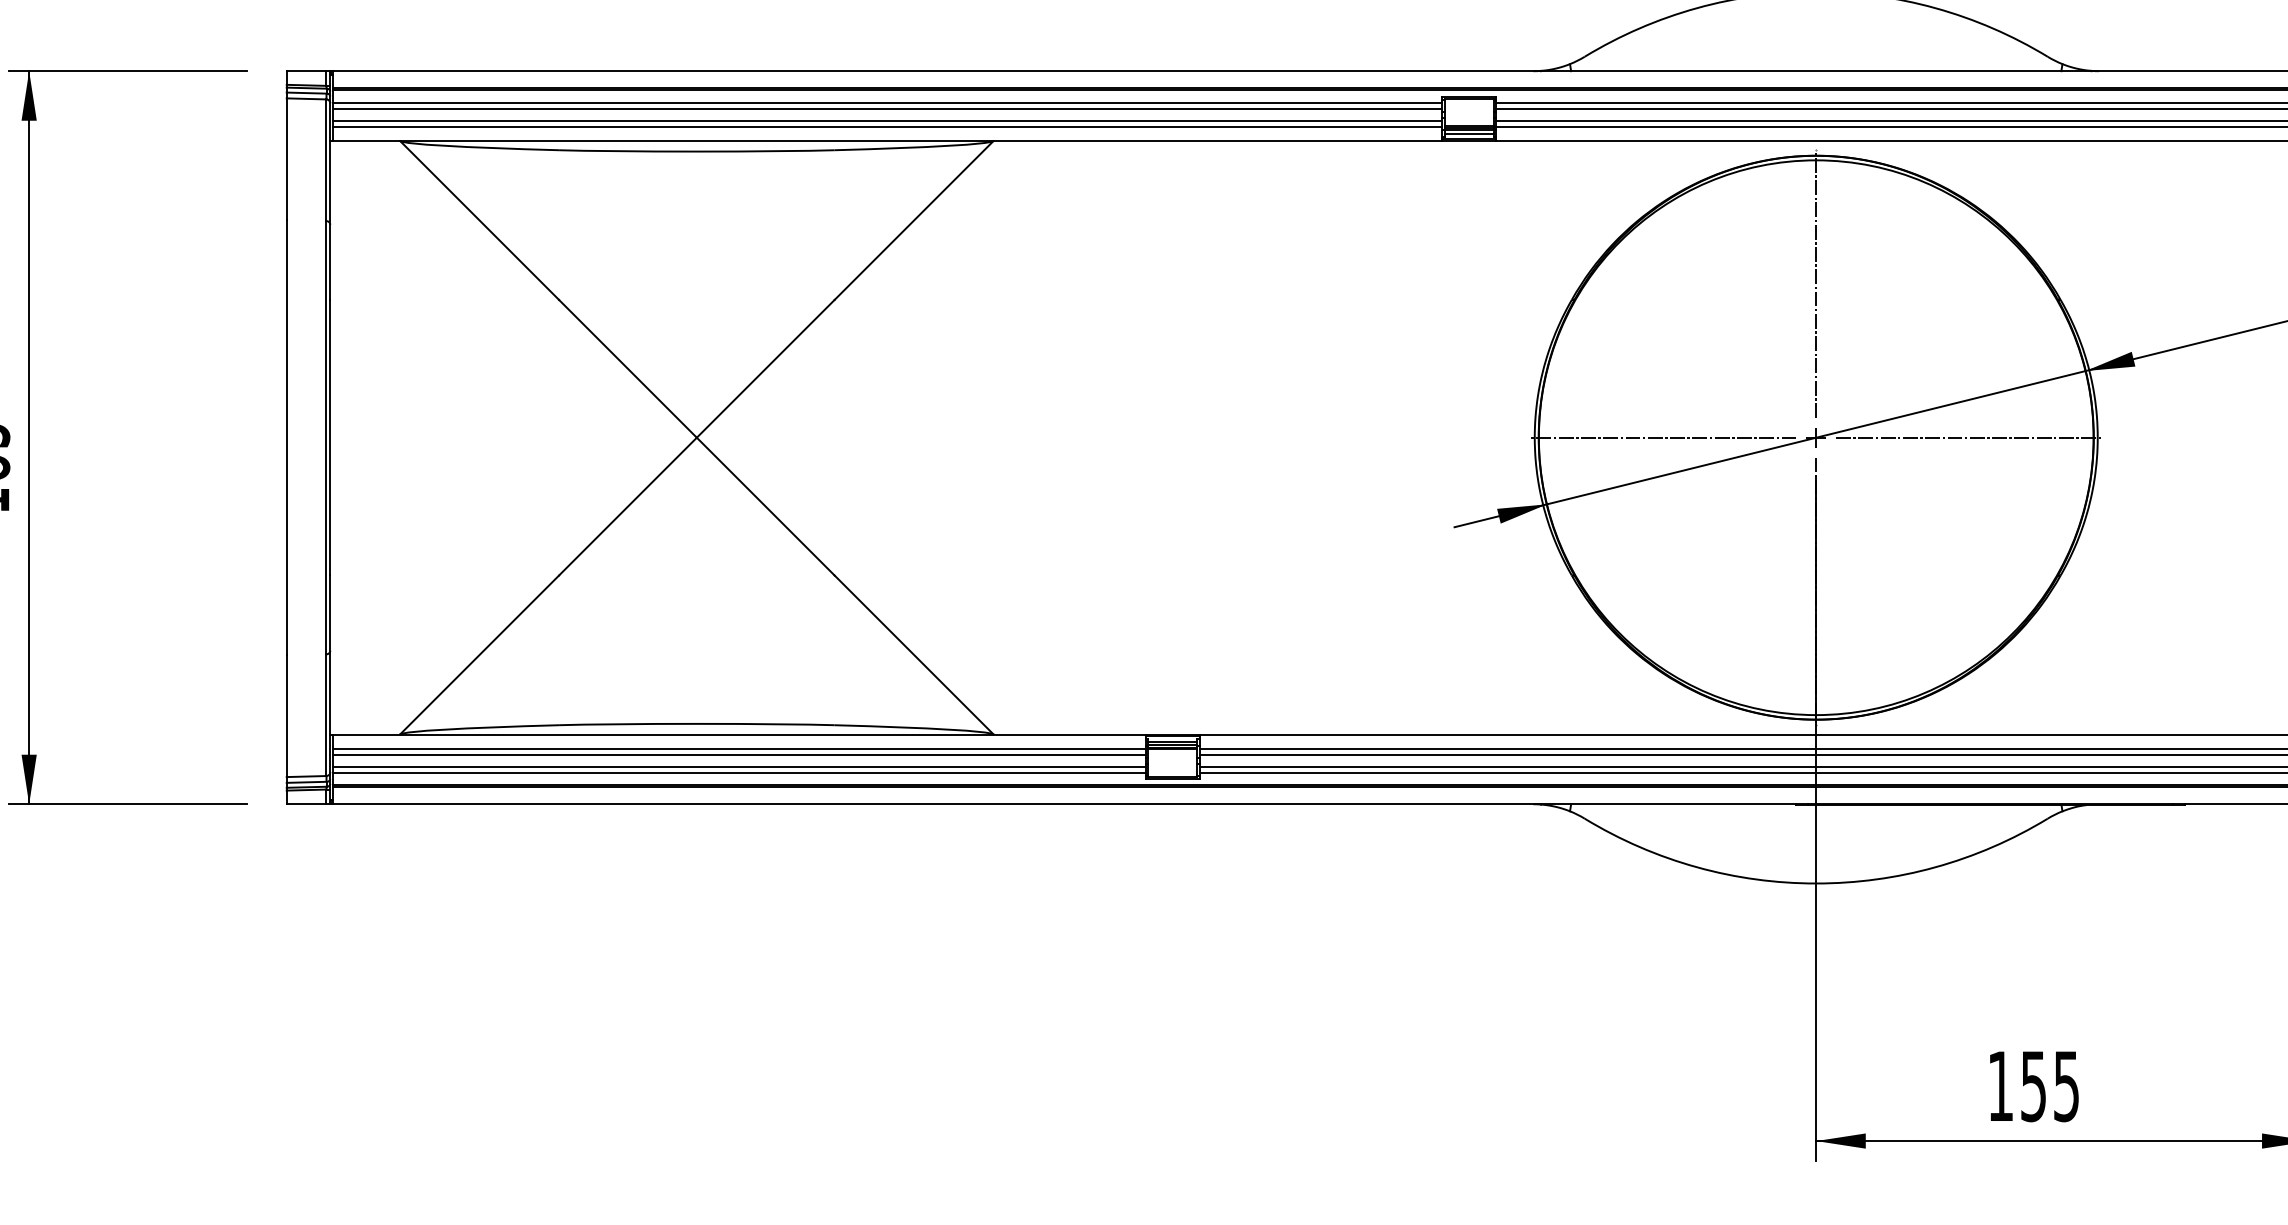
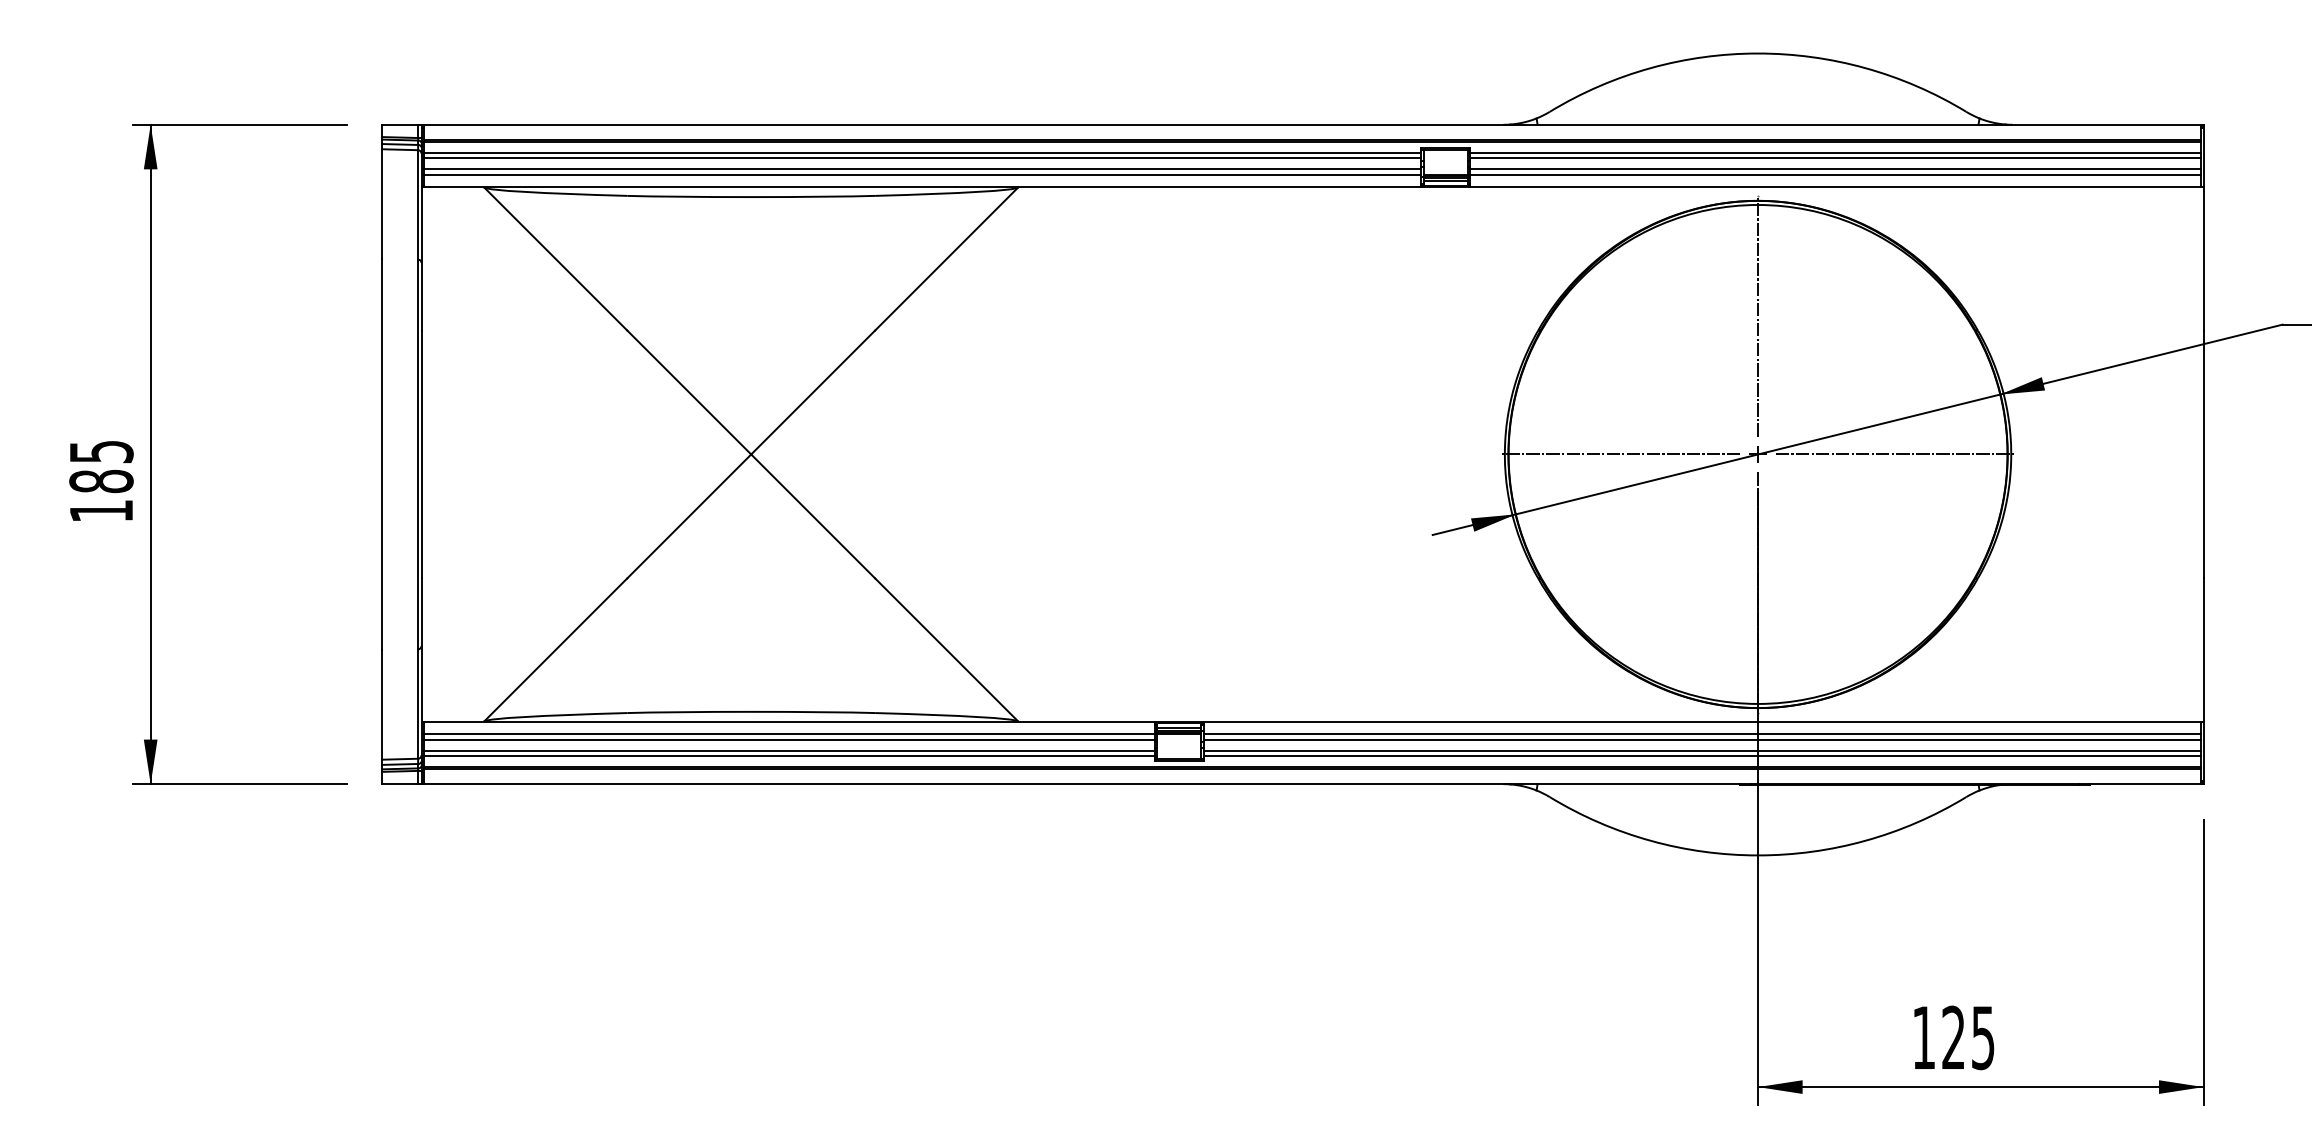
text: (2033, 1085) -> (1953, 1037), 155 -> 125

